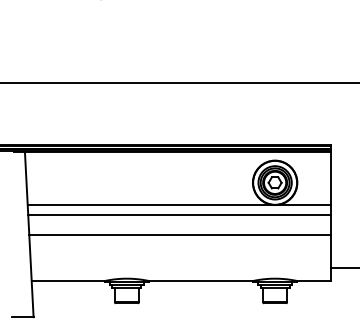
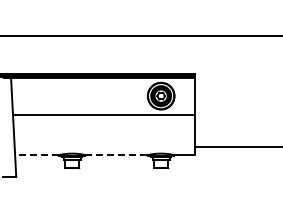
line: (179, 205) -> (103, 109), removed
line: (179, 235) -> (103, 127), removed
line: (69, 281) -> (37, 155), solid -> dashed
line: (202, 281) -> (117, 155), solid -> dashed

